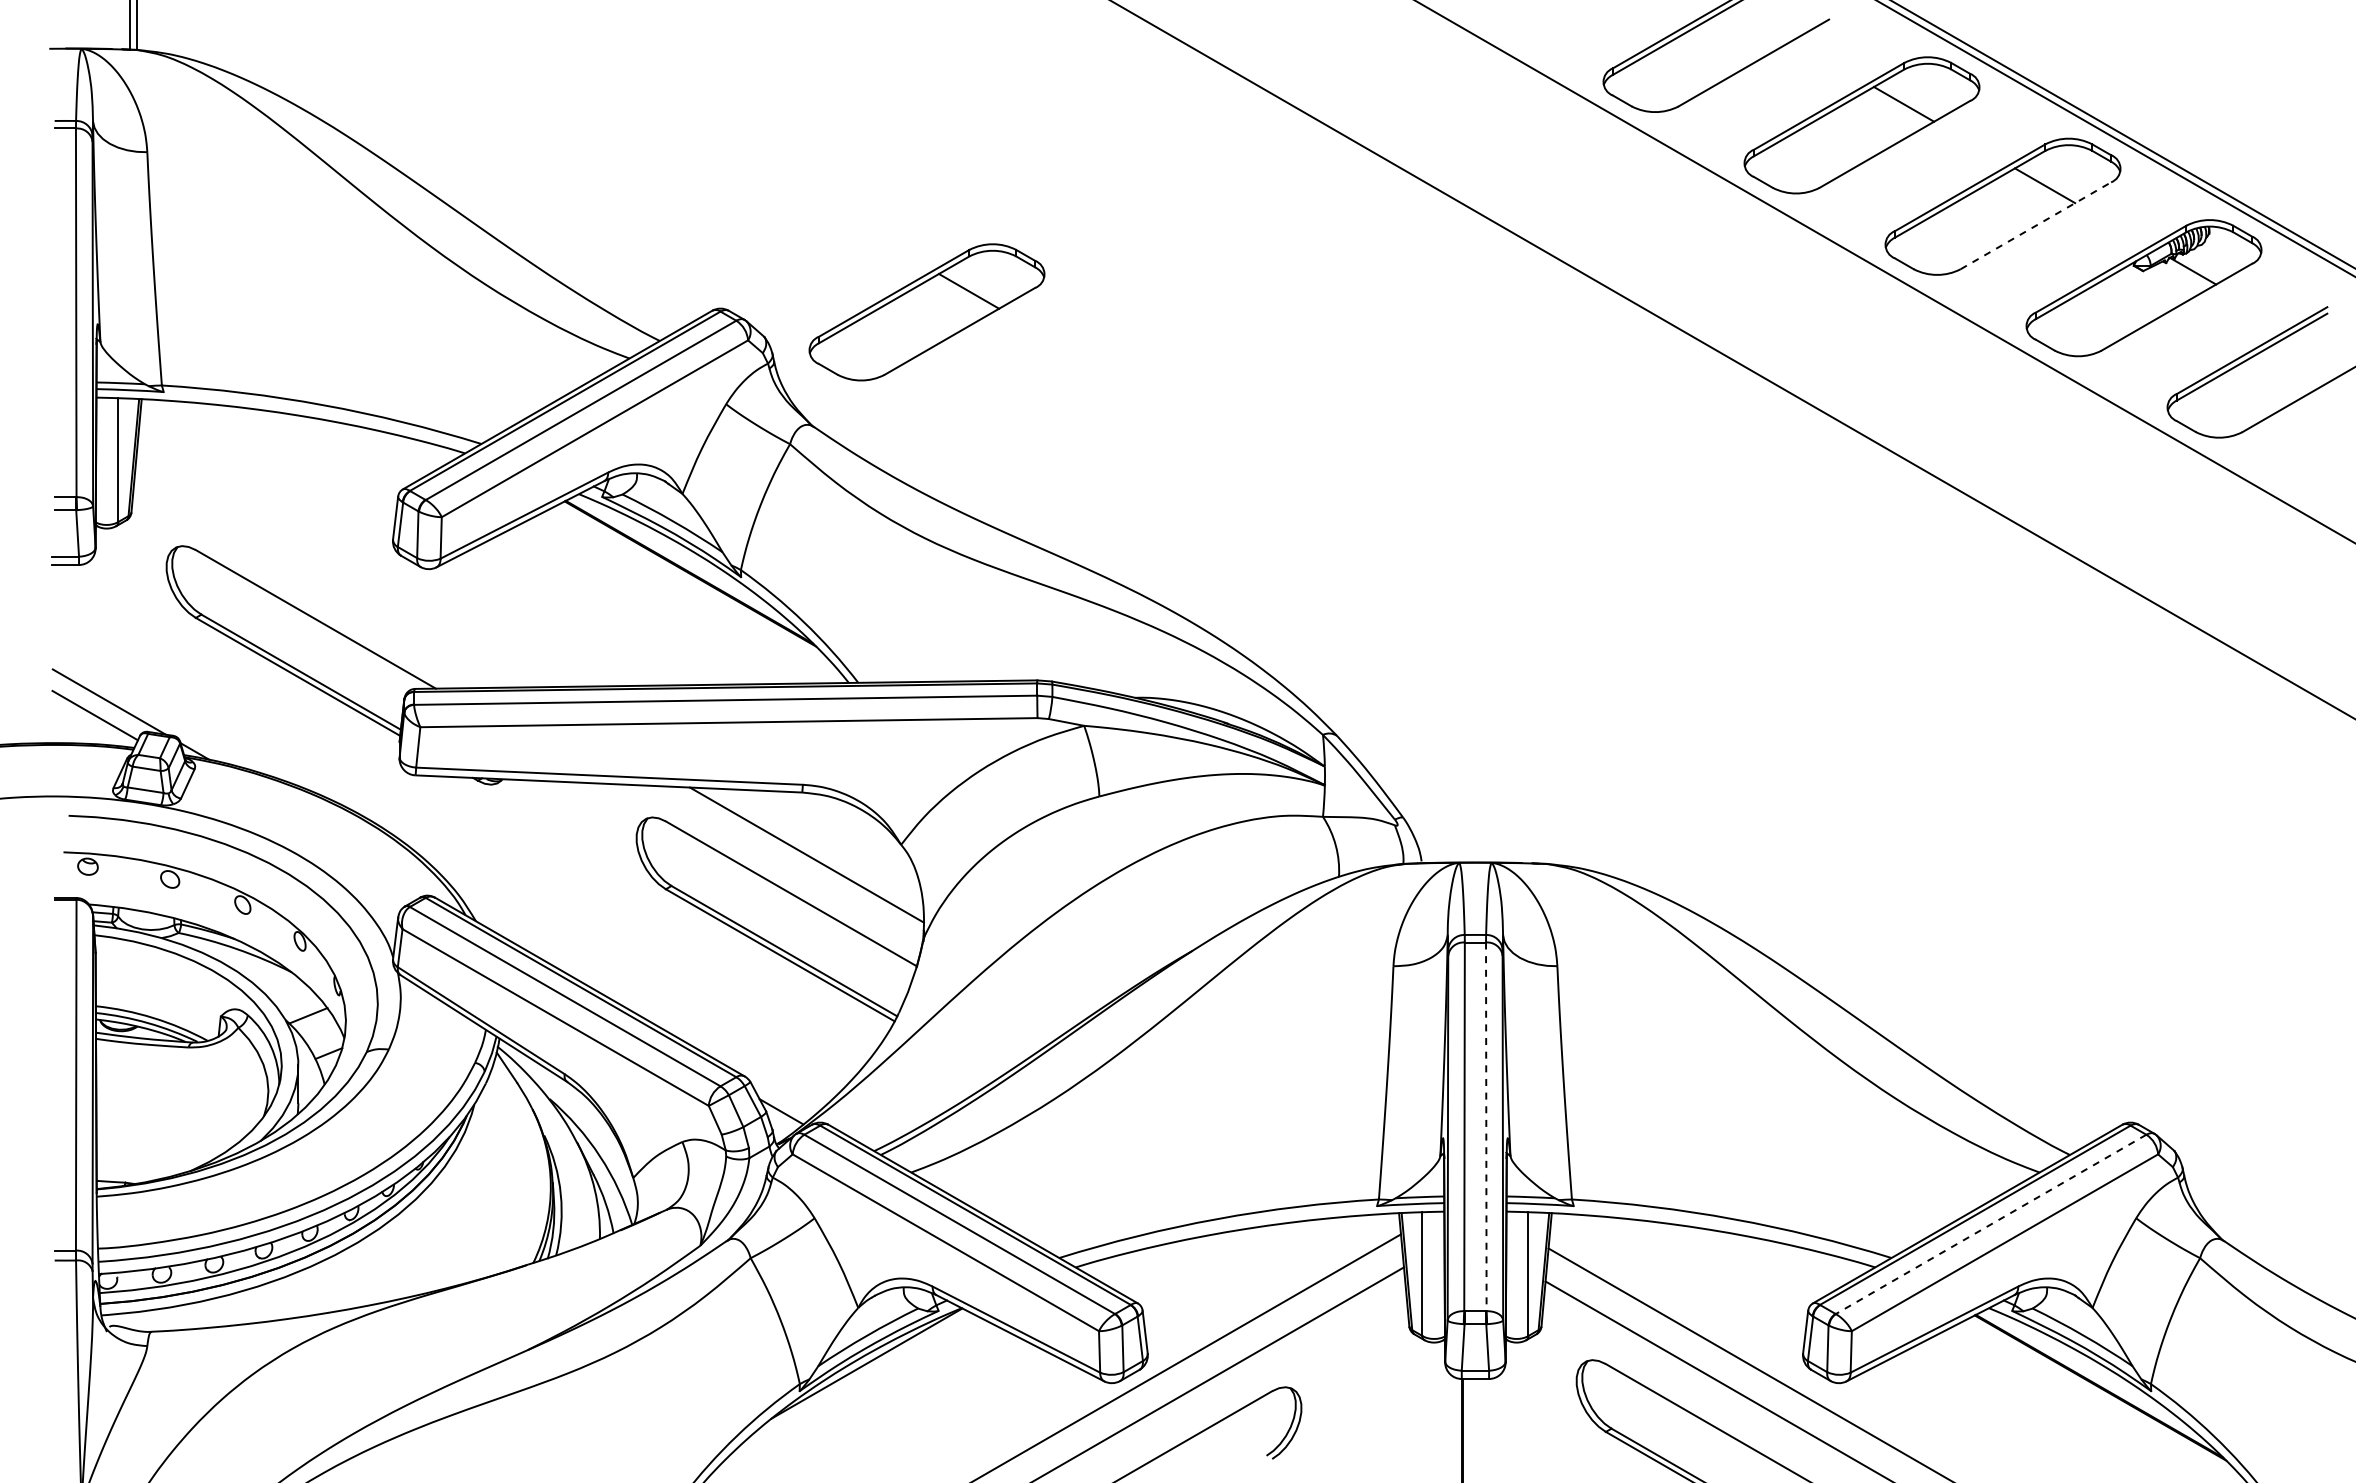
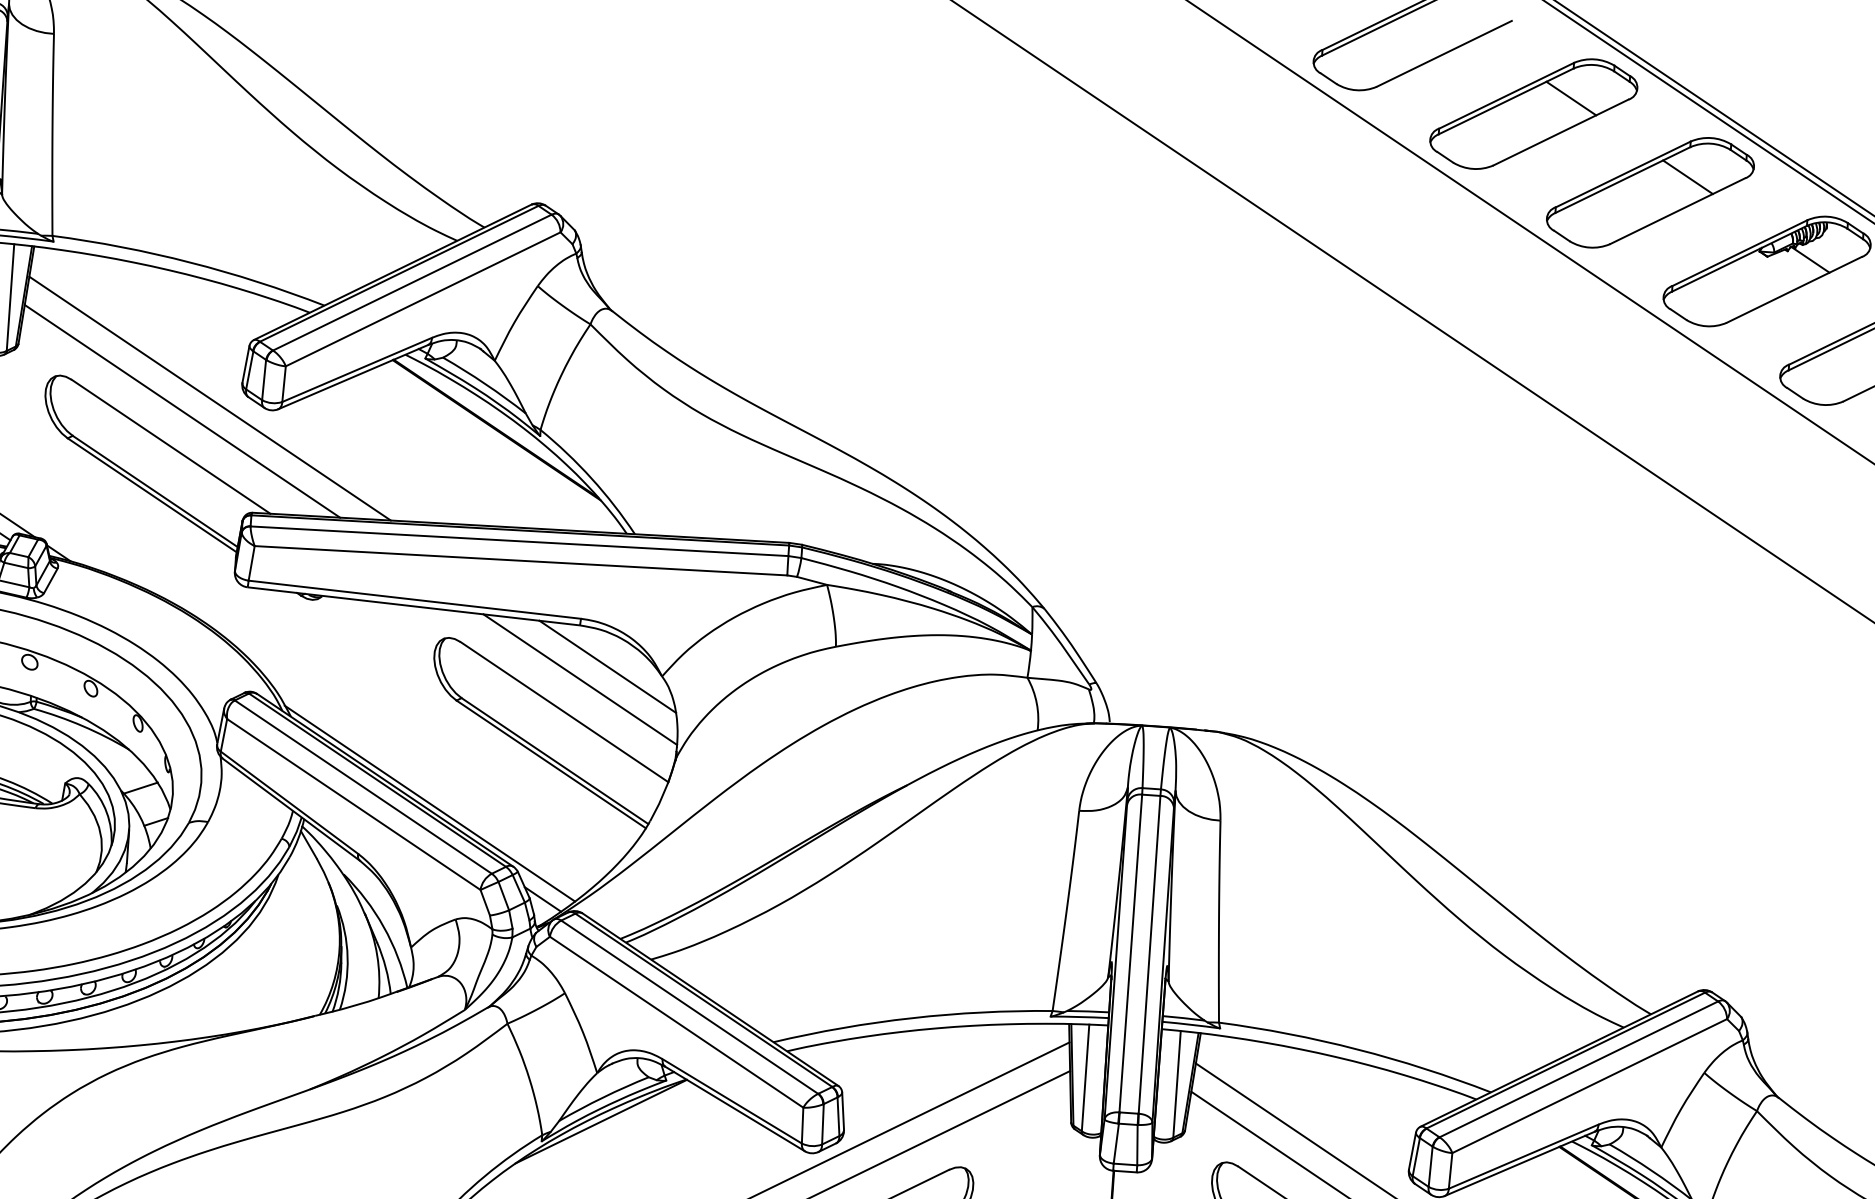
line: (2035, 225) -> (1677, 210), dashed -> solid
part: (926, 312) -> (716, 219), removed
line: (356, 560) -> (209, 398), added
line: (325, 577) -> (181, 411), added
line: (837, 837) -> (607, 666), added
line: (642, 1010) -> (429, 803), added
line: (1486, 1127) -> (1149, 955), dashed -> solid
line: (1990, 1224) -> (1578, 1069), dashed -> solid

